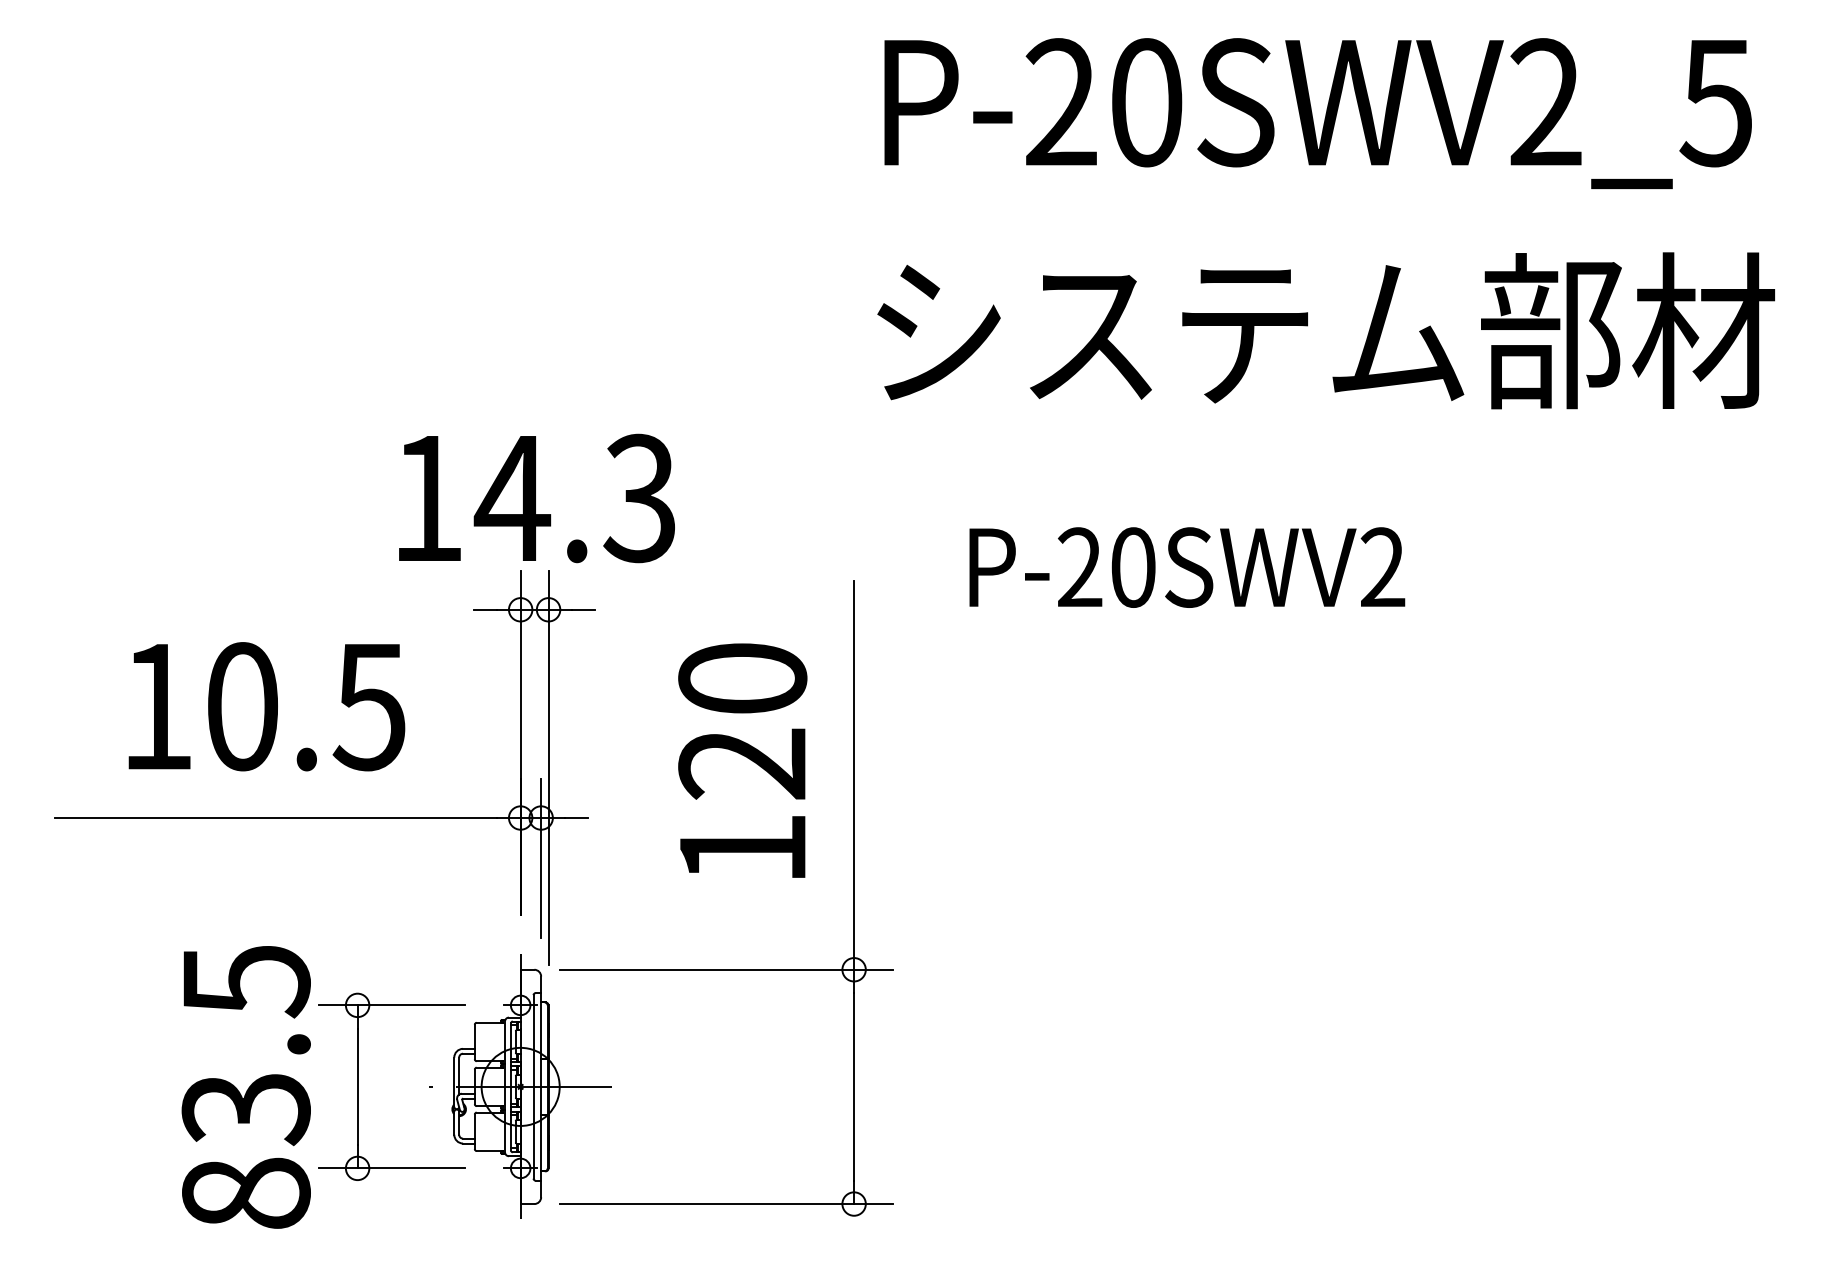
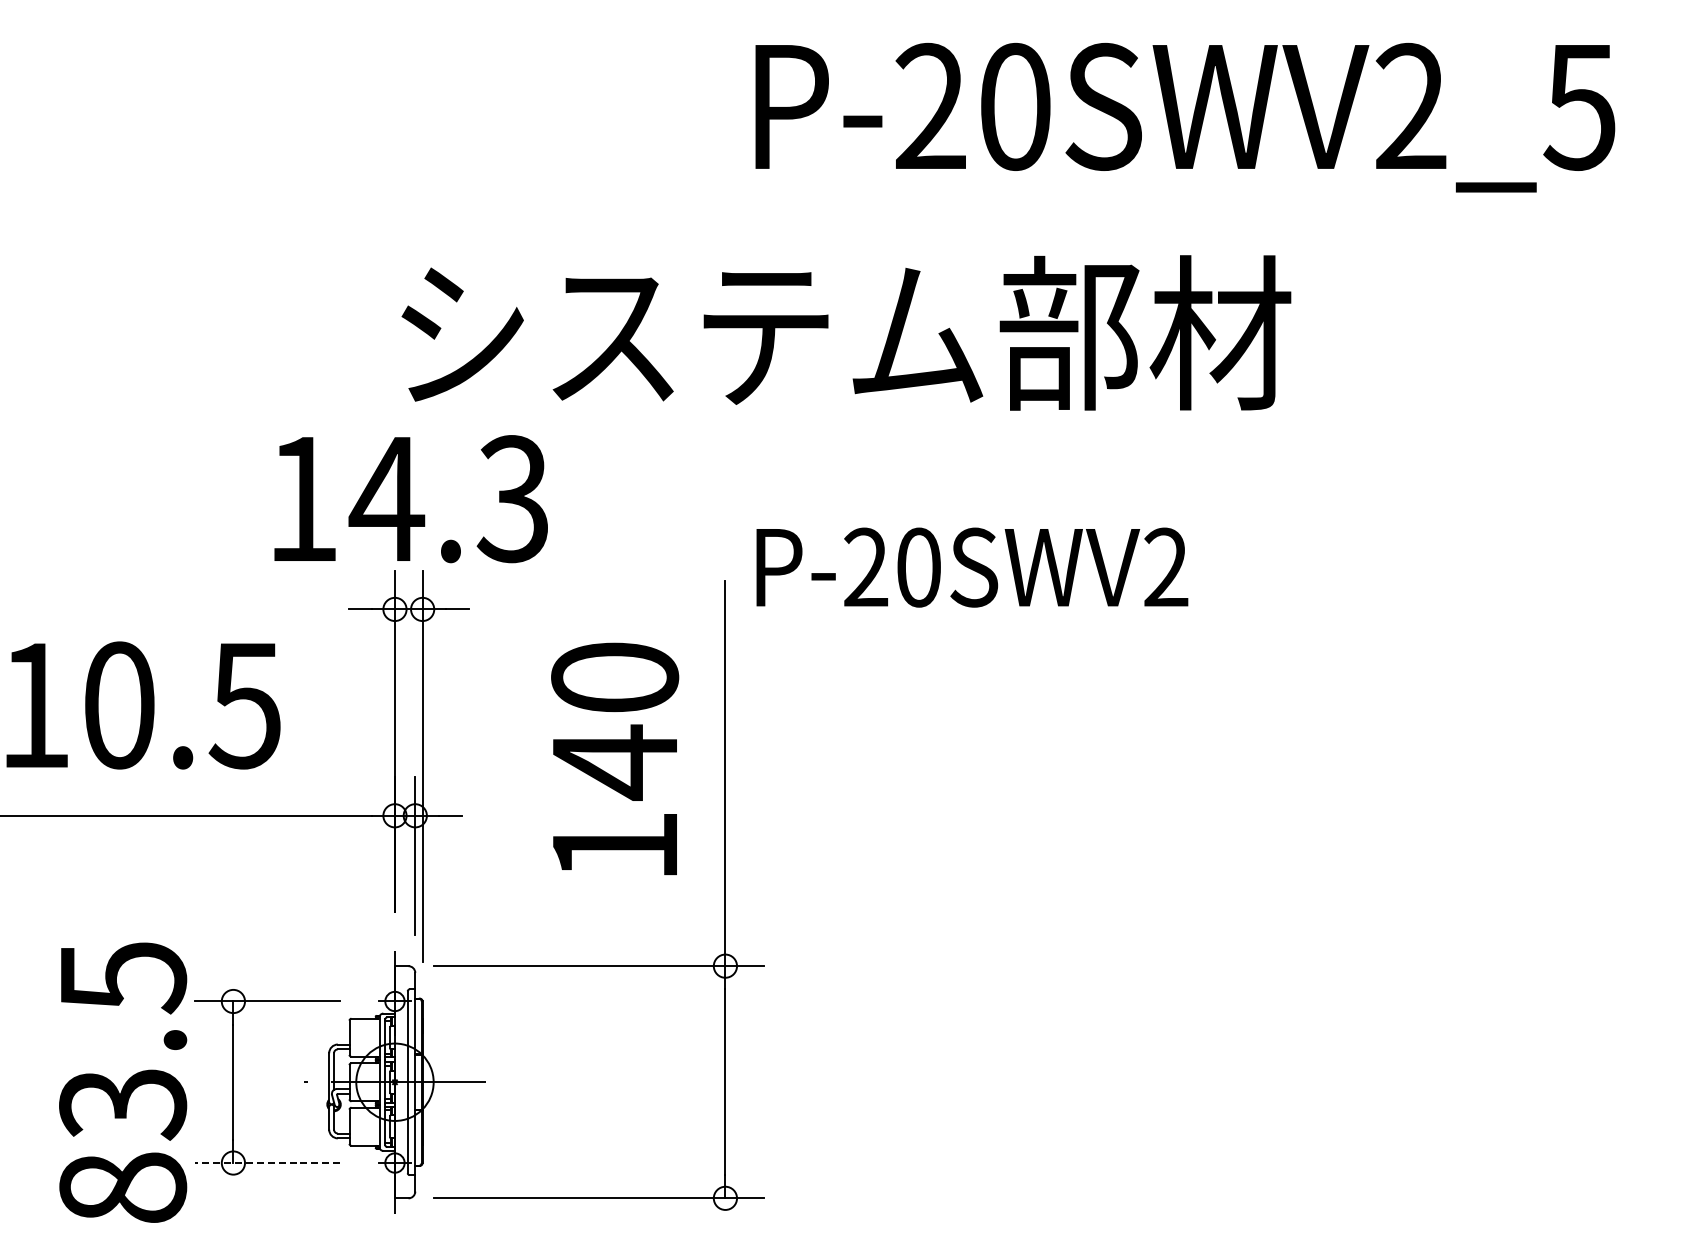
text: (1325, 330) -> (845, 332), moved
text: (1187, 567) -> (972, 567), moved
text: (741, 764) -> (613, 762), 120 -> 140
line: (391, 1168) -> (266, 1163), solid -> dashed

